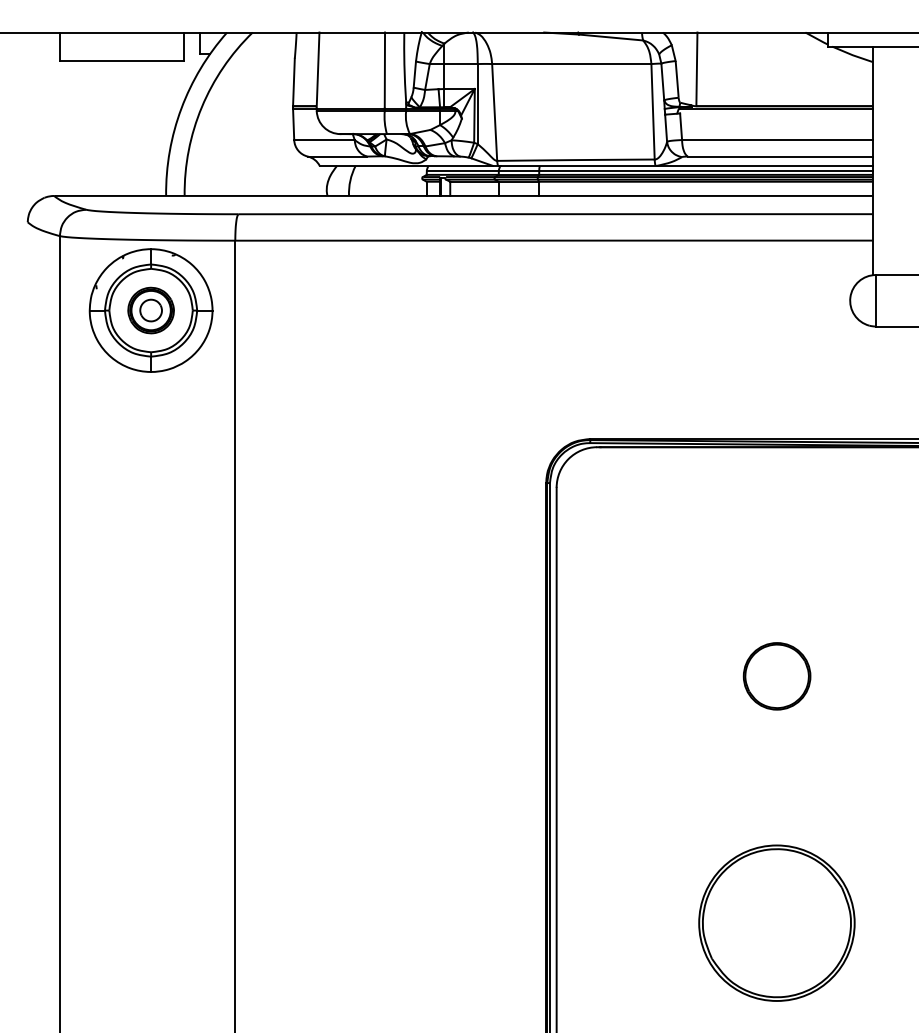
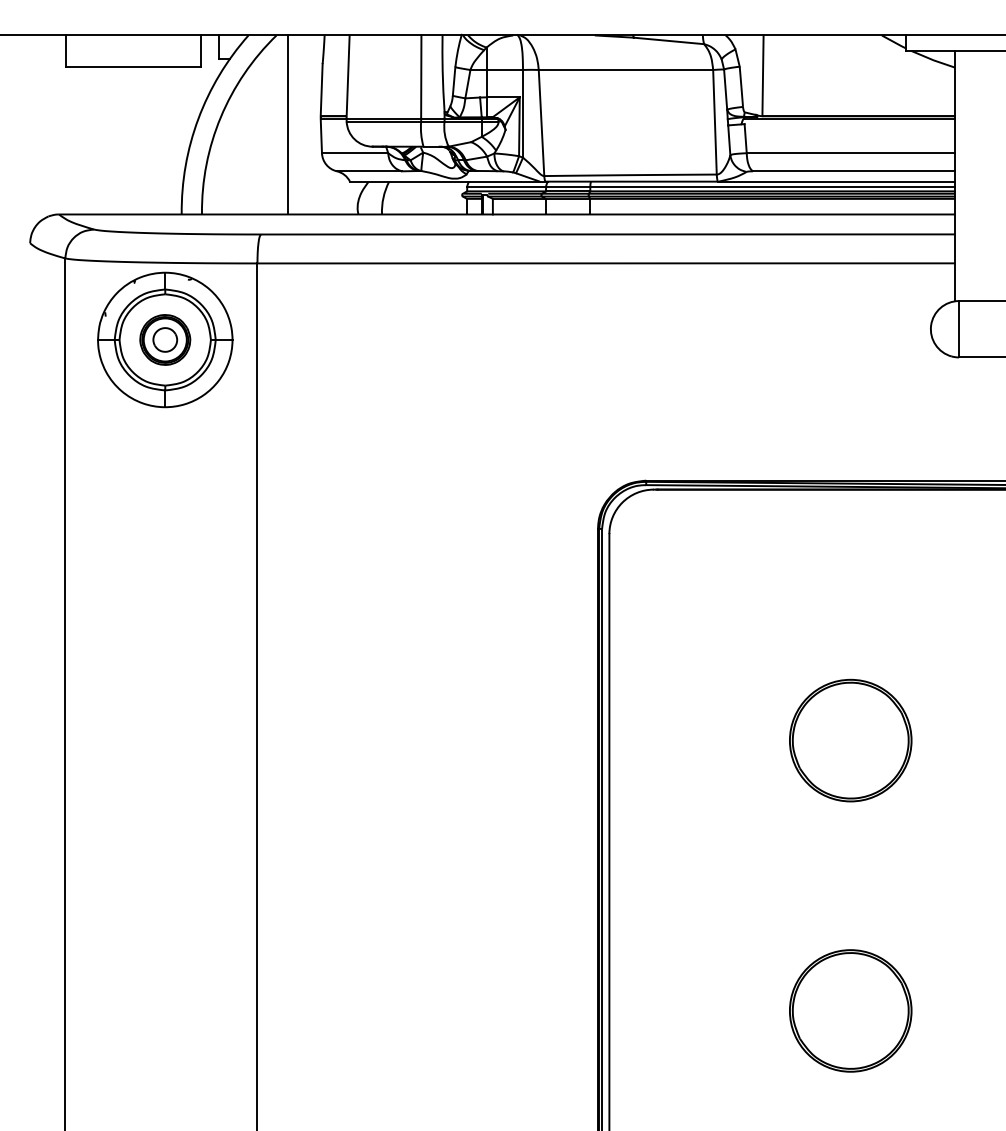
line: (262, 113) -> (287, 124), added
part: (776, 676) -> (850, 740), size x1.67
part: (776, 922) -> (850, 1010), size x0.71

